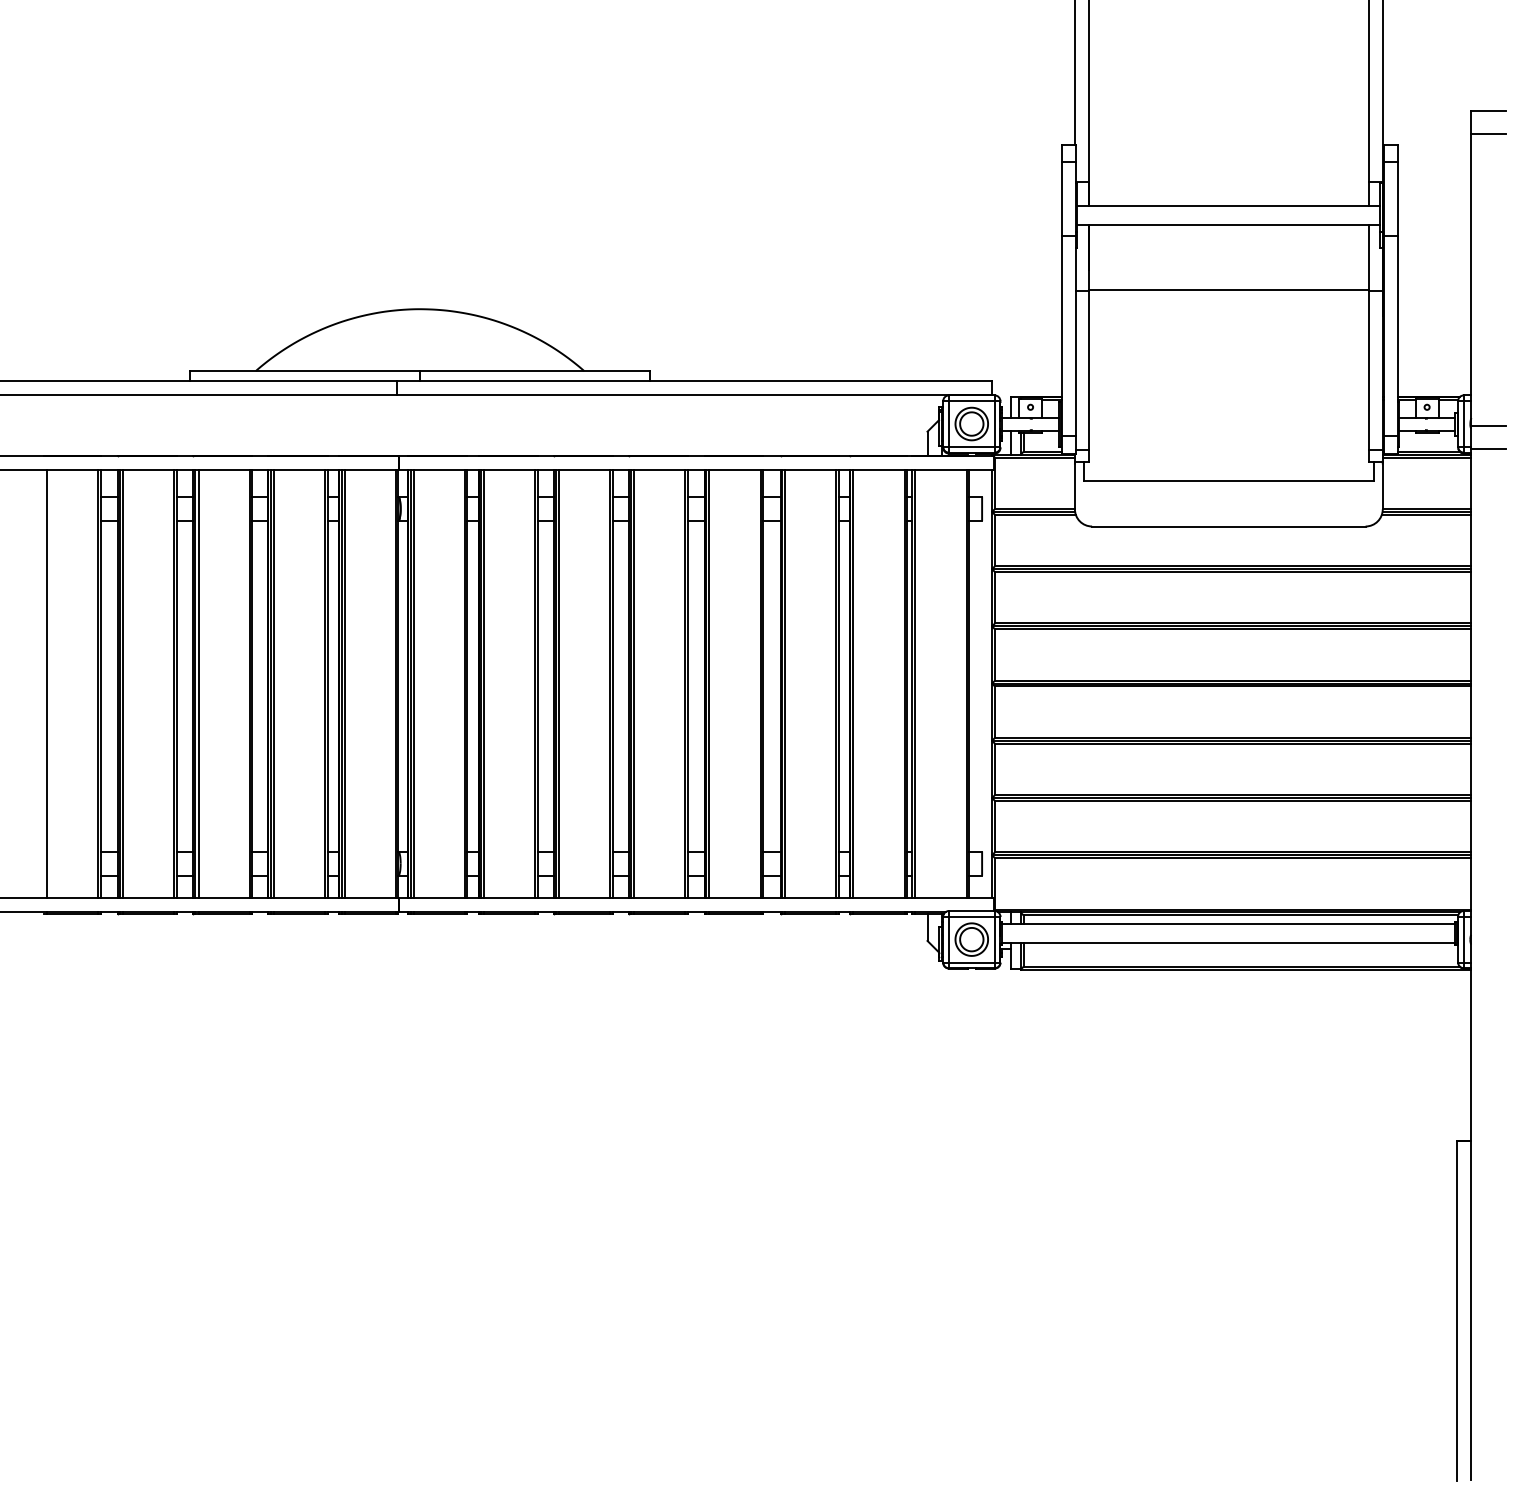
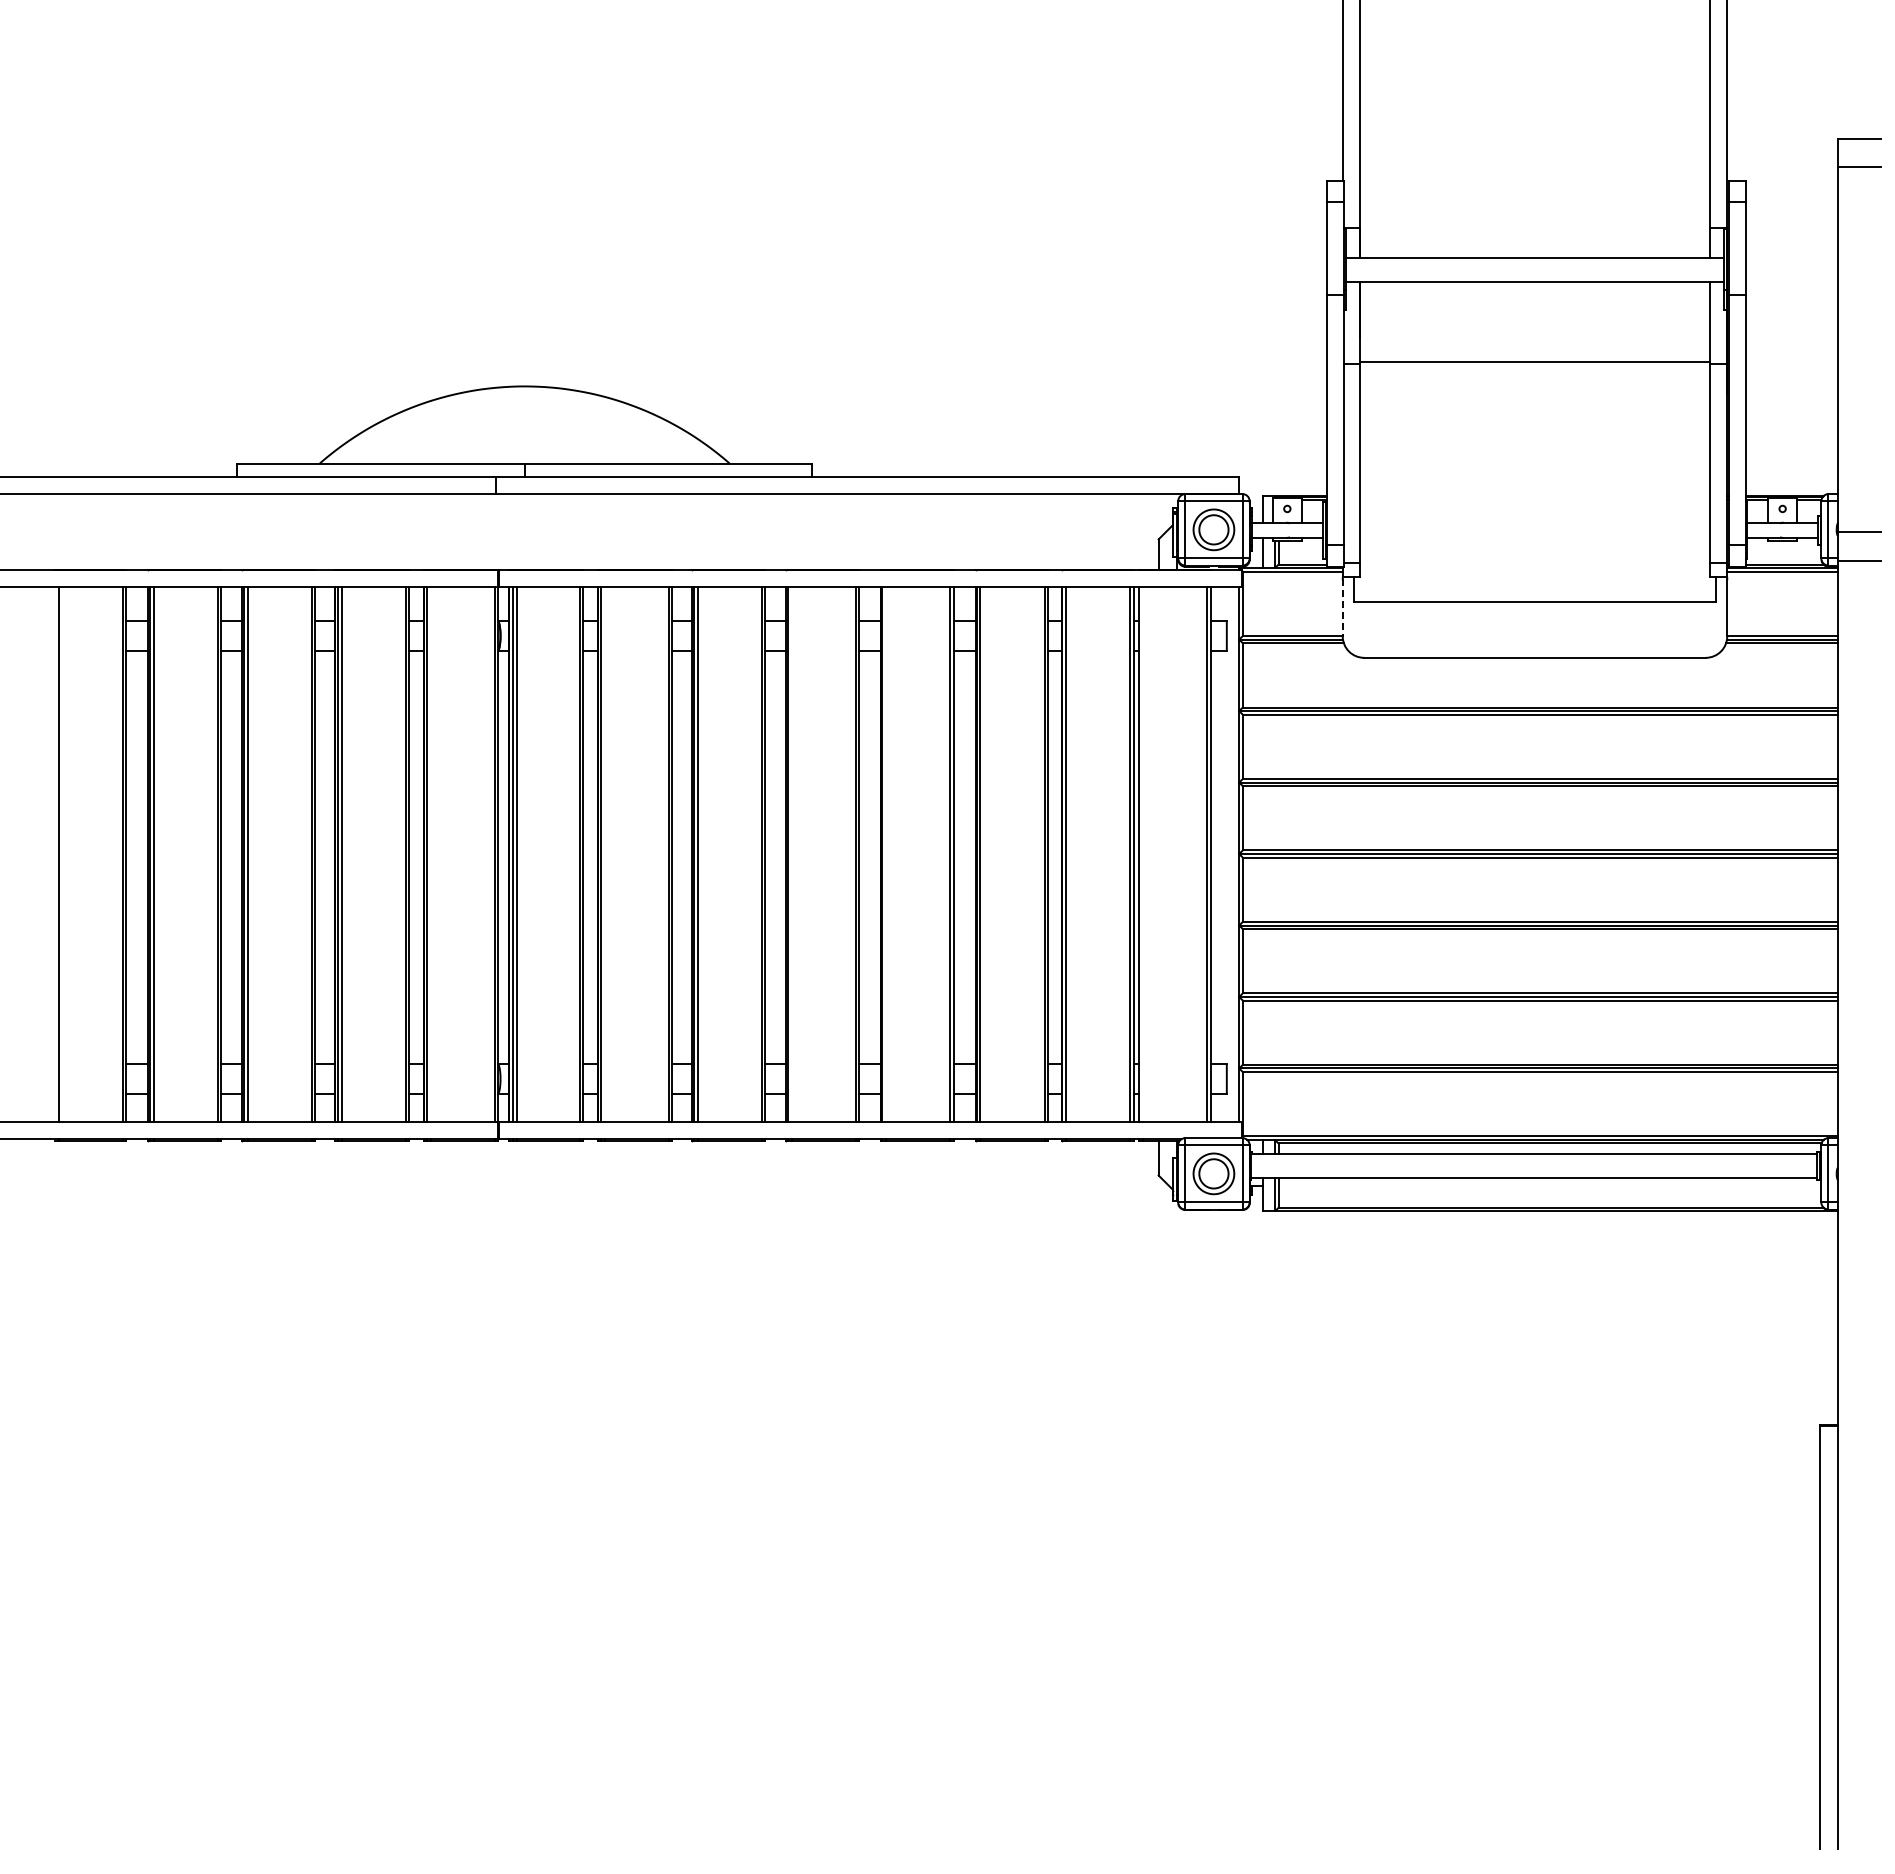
line: (1074, 486) -> (1342, 607), solid -> dashed
line: (345, 683) -> (431, 854), removed
line: (484, 683) -> (605, 854), removed
line: (634, 683) -> (792, 854), removed
line: (709, 683) -> (886, 854), removed
line: (915, 683) -> (1143, 854), removed

